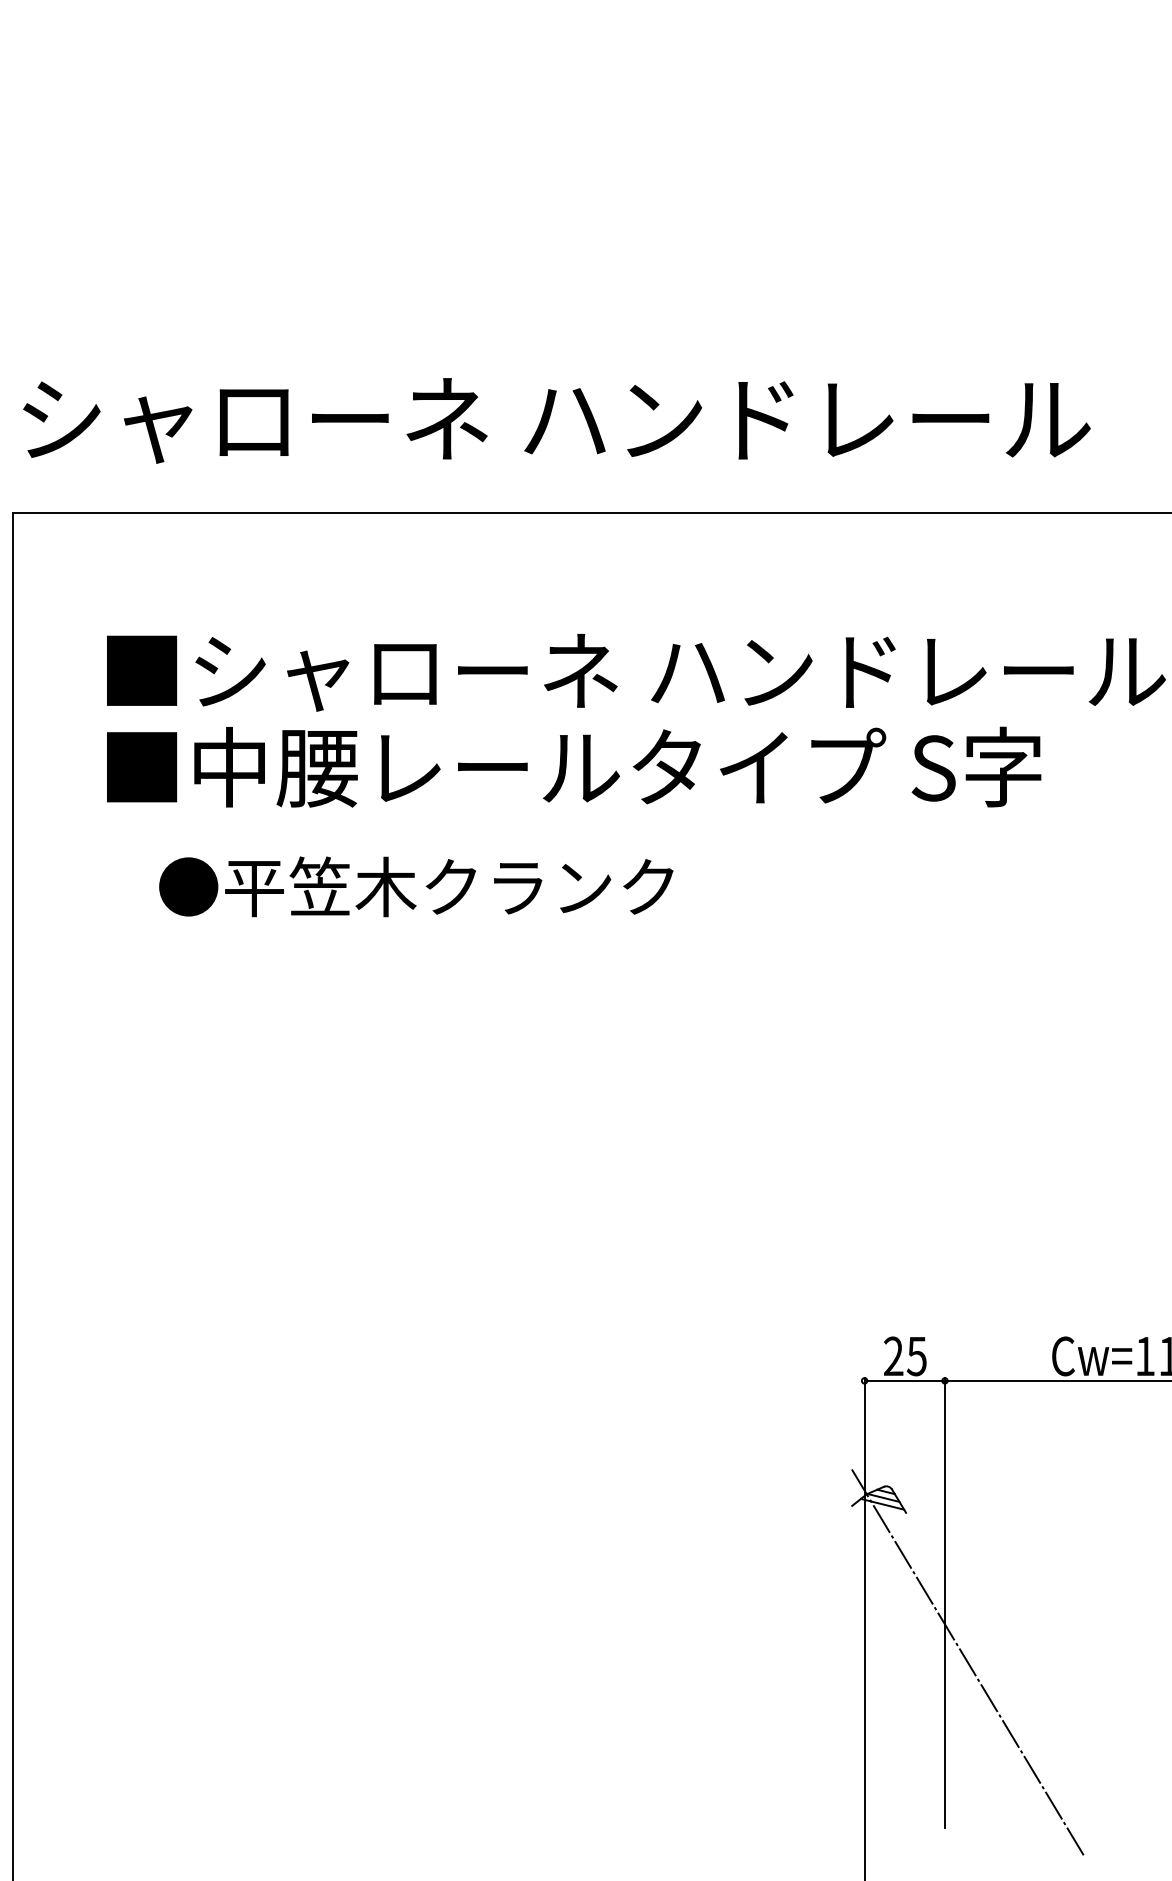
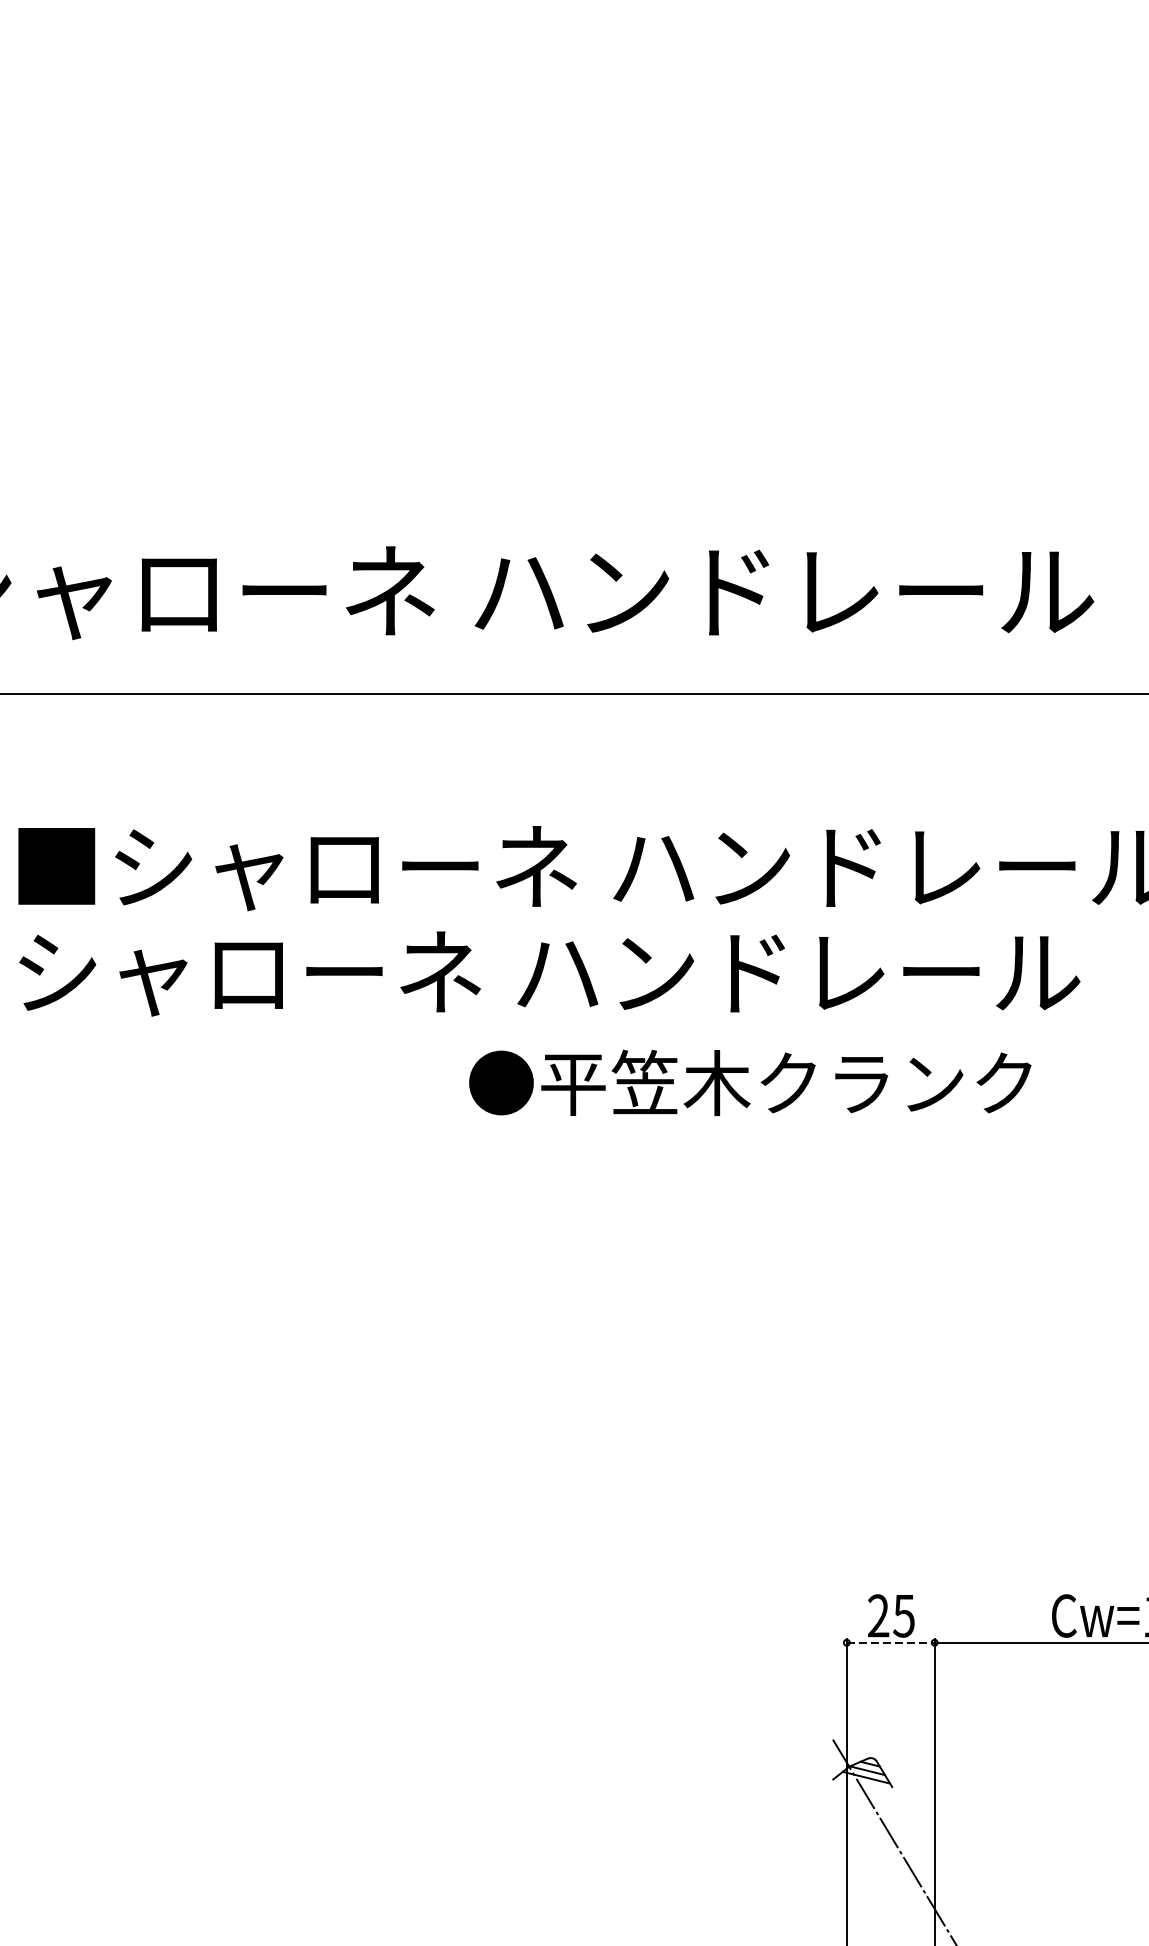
text: (592, 767) -> (549, 972), ■中腰レールタイプ S字 -> シャローネ ハンドレール
text: (416, 886) -> (750, 1082), moved
line: (905, 1380) -> (891, 1642), solid -> dashed

